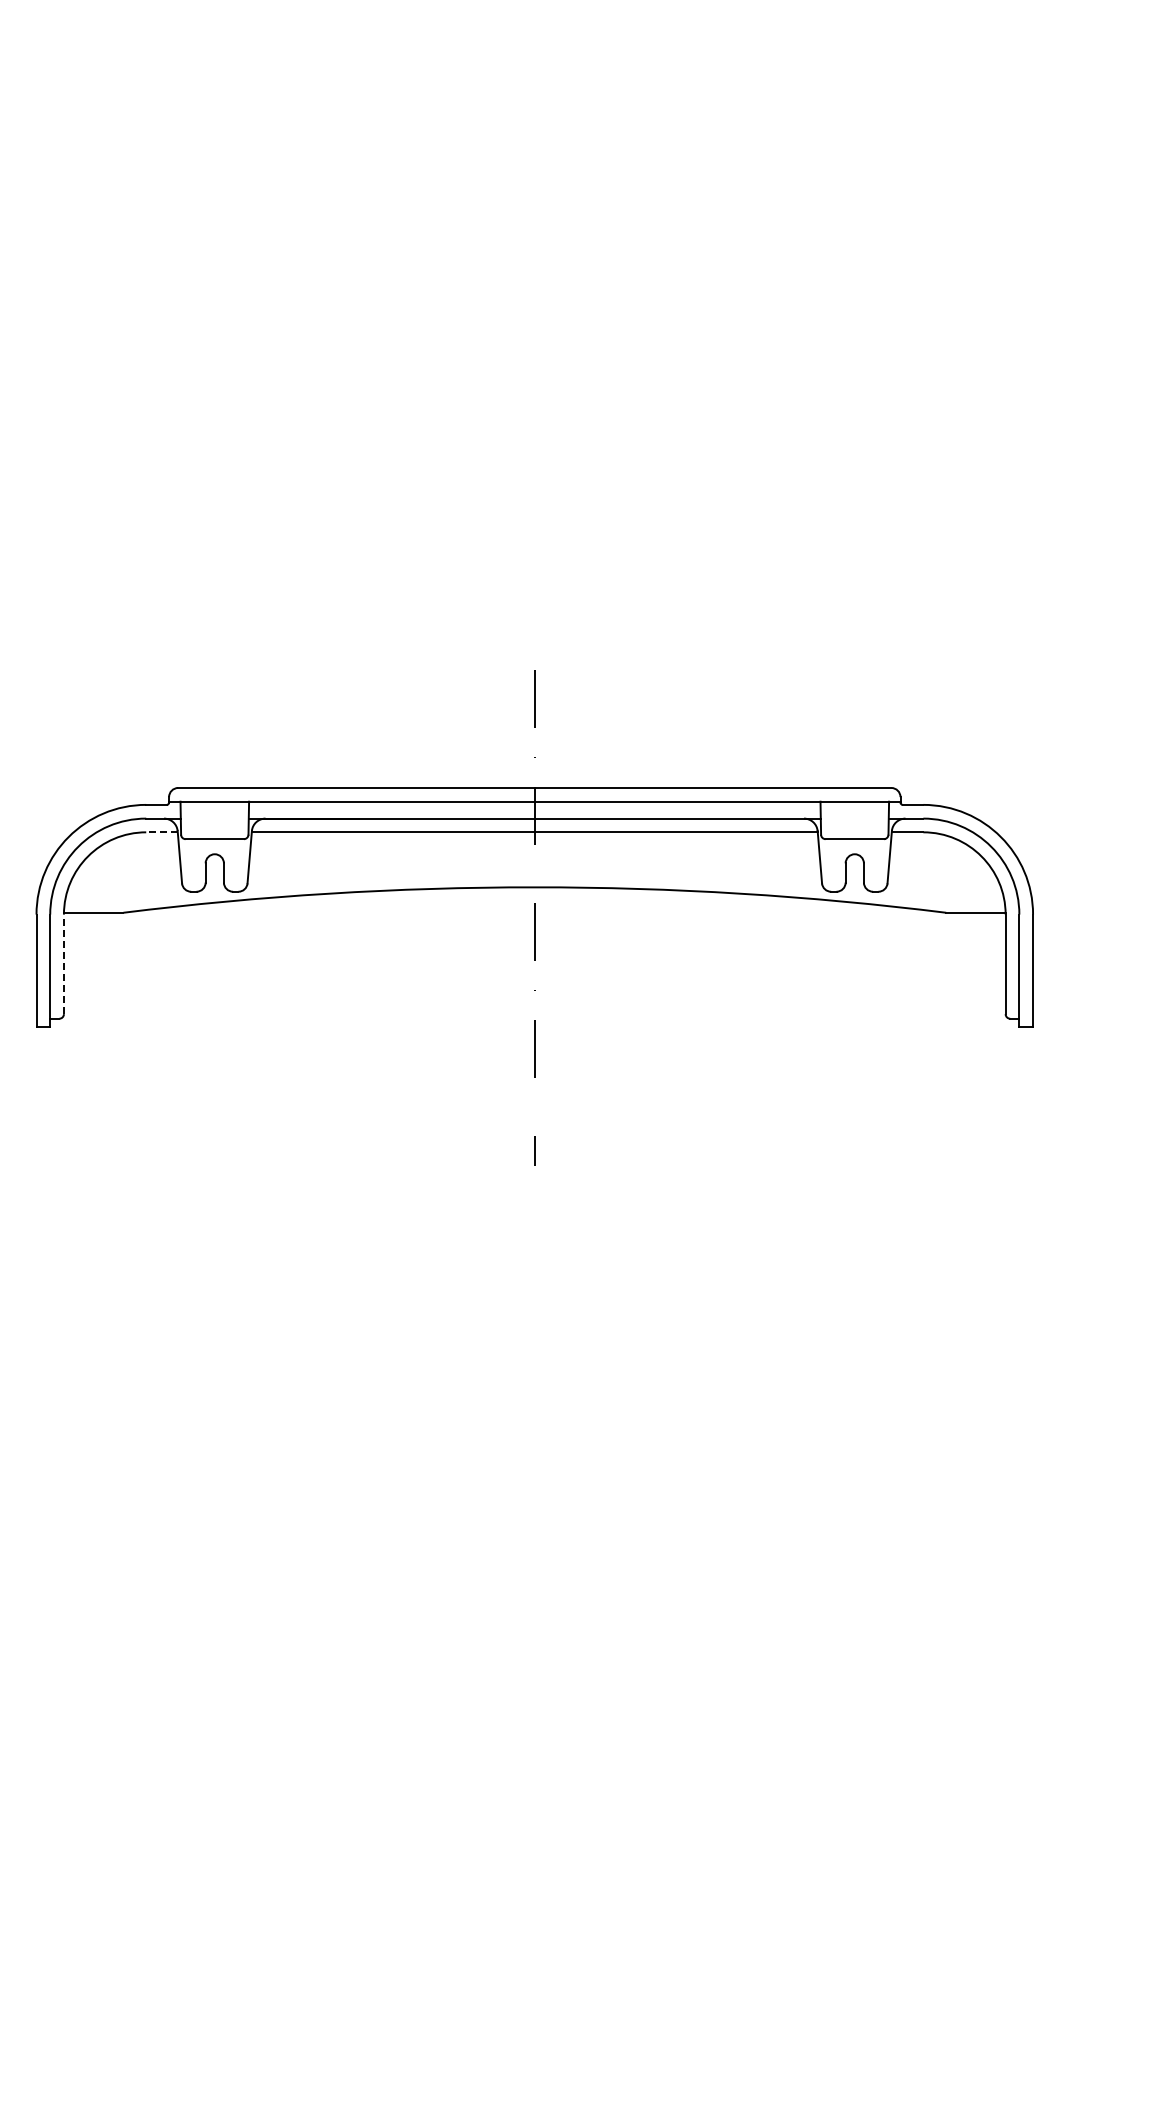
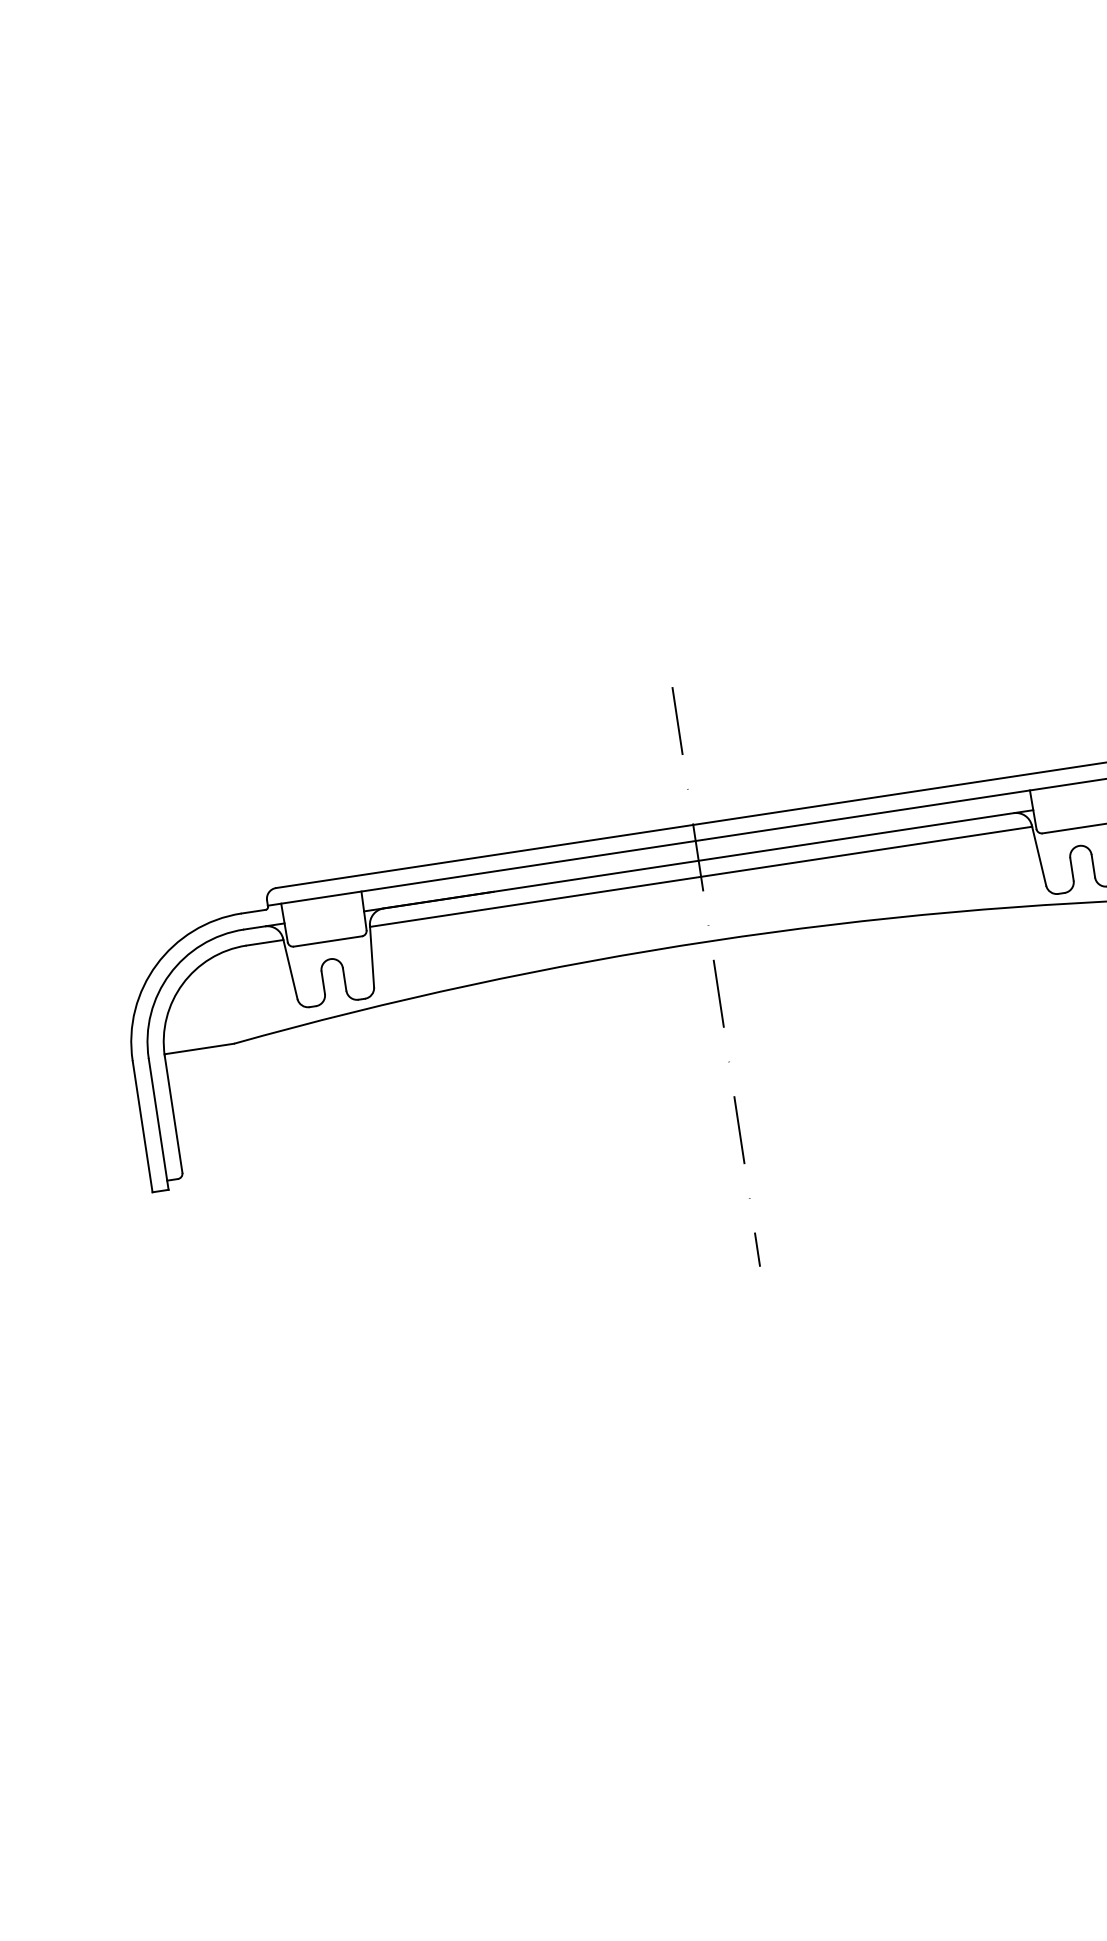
line: (162, 832) -> (265, 942), dashed -> solid
line: (63, 964) -> (173, 1114), dashed -> solid

